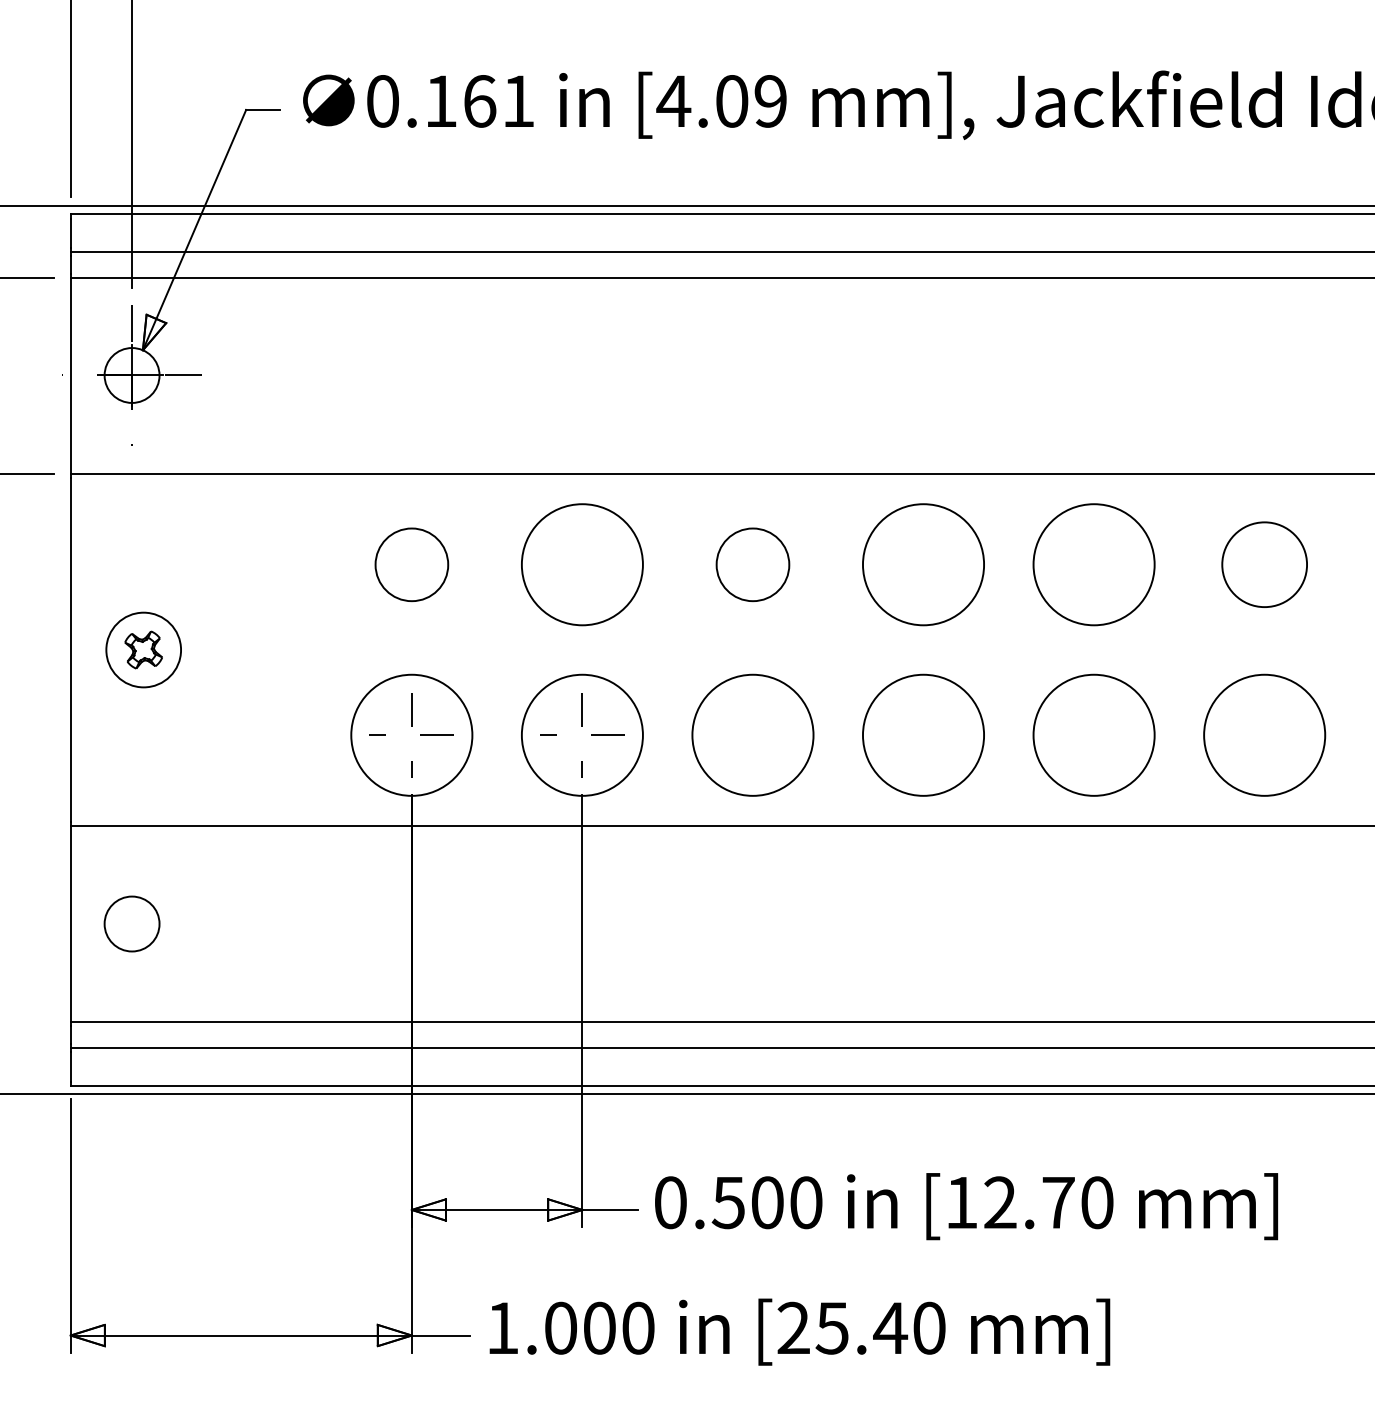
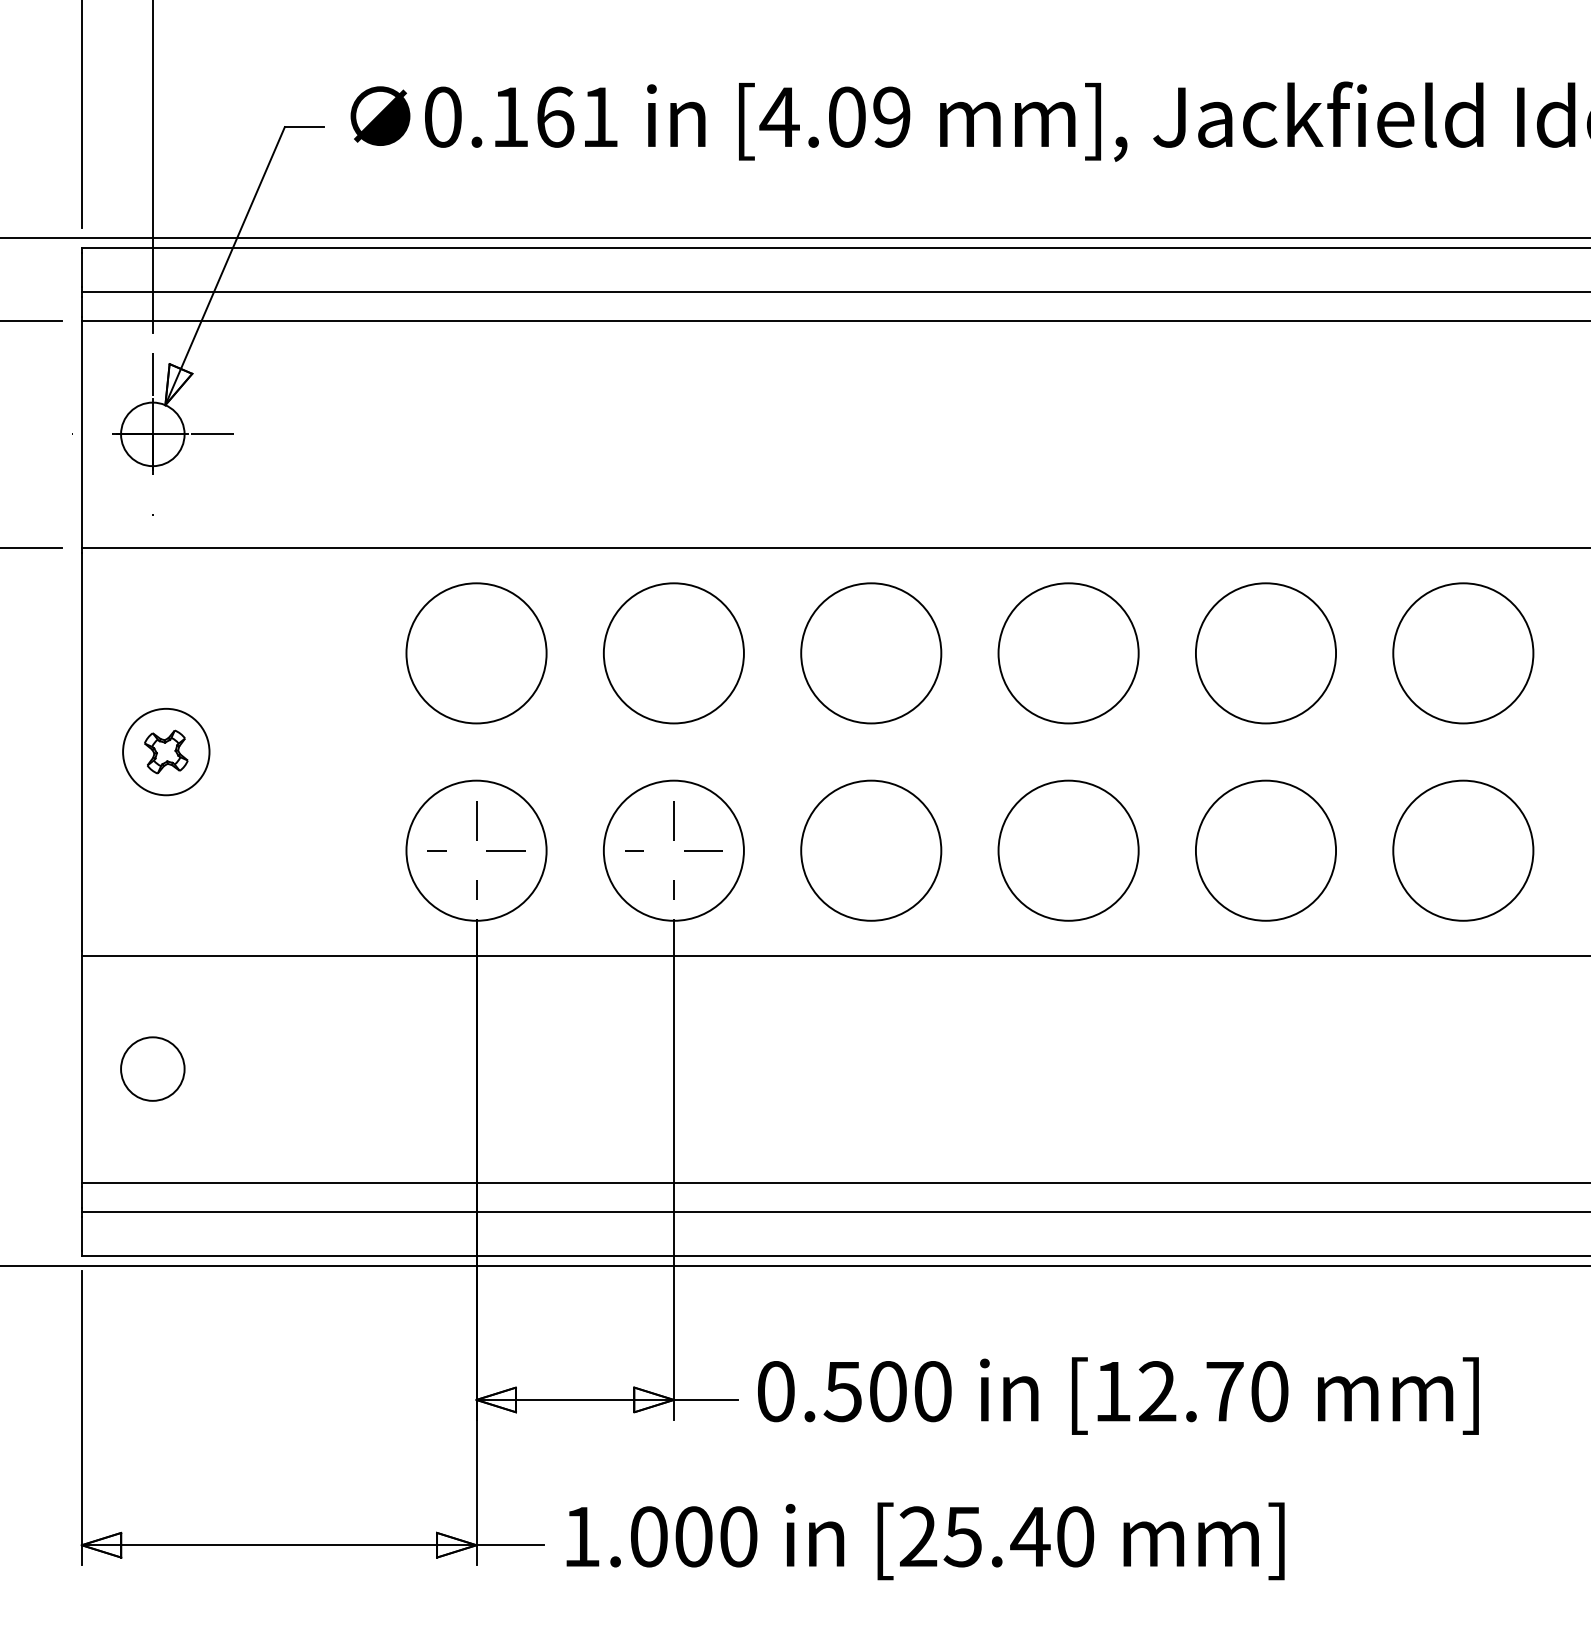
circle: (411, 564) -> (476, 653), size x1.67
circle: (752, 564) -> (870, 653), size x1.67
circle: (1264, 564) -> (1463, 653), size x1.43

